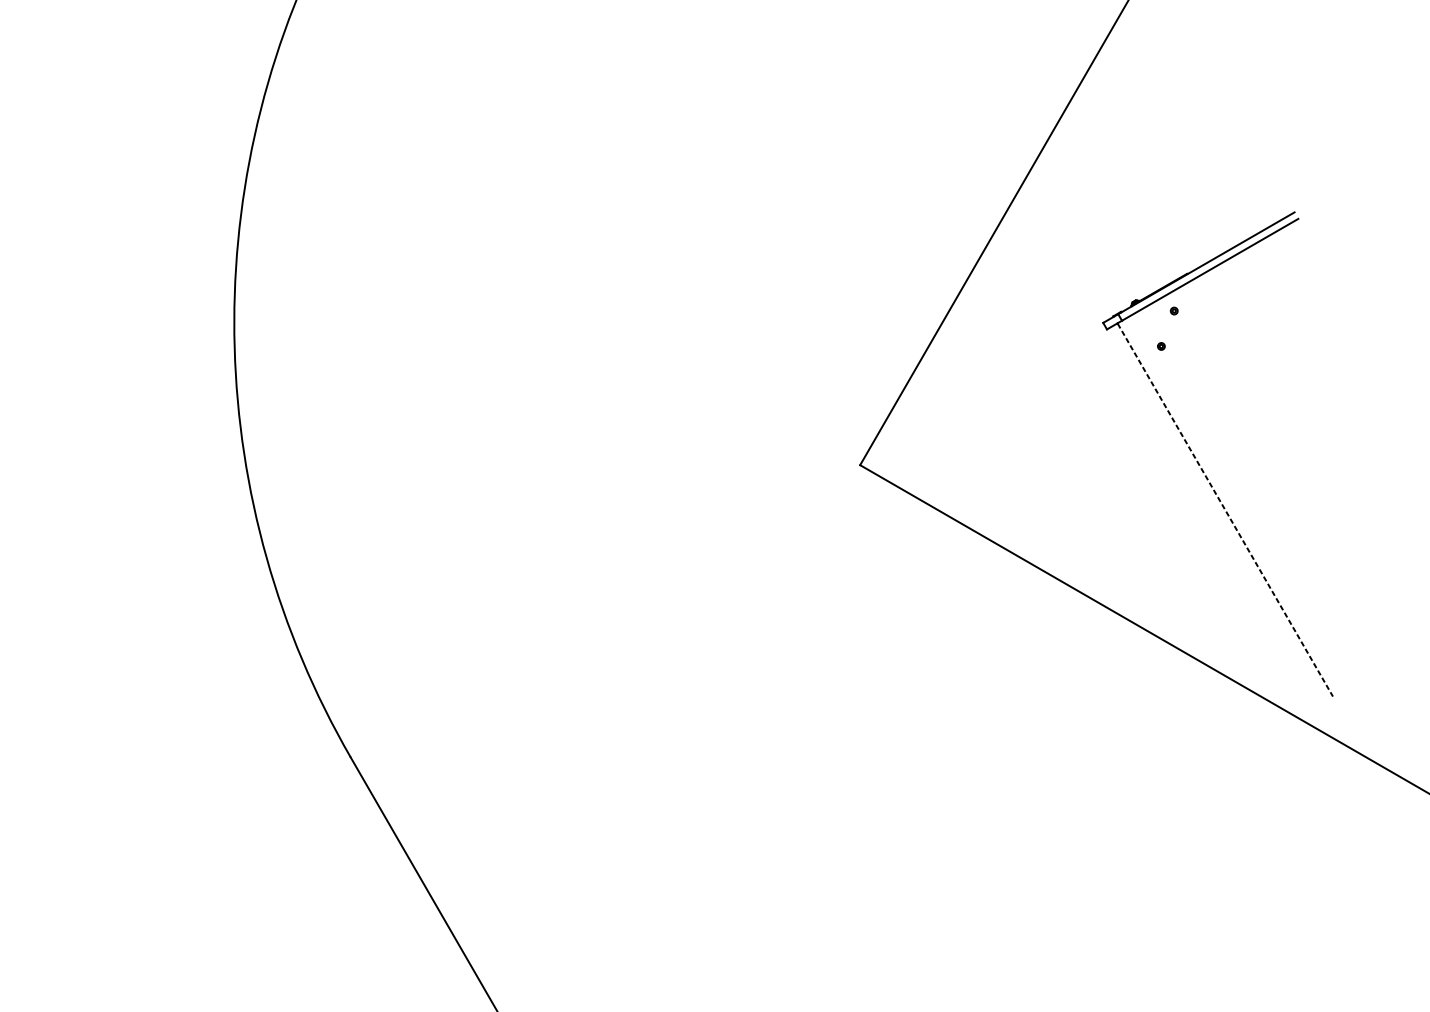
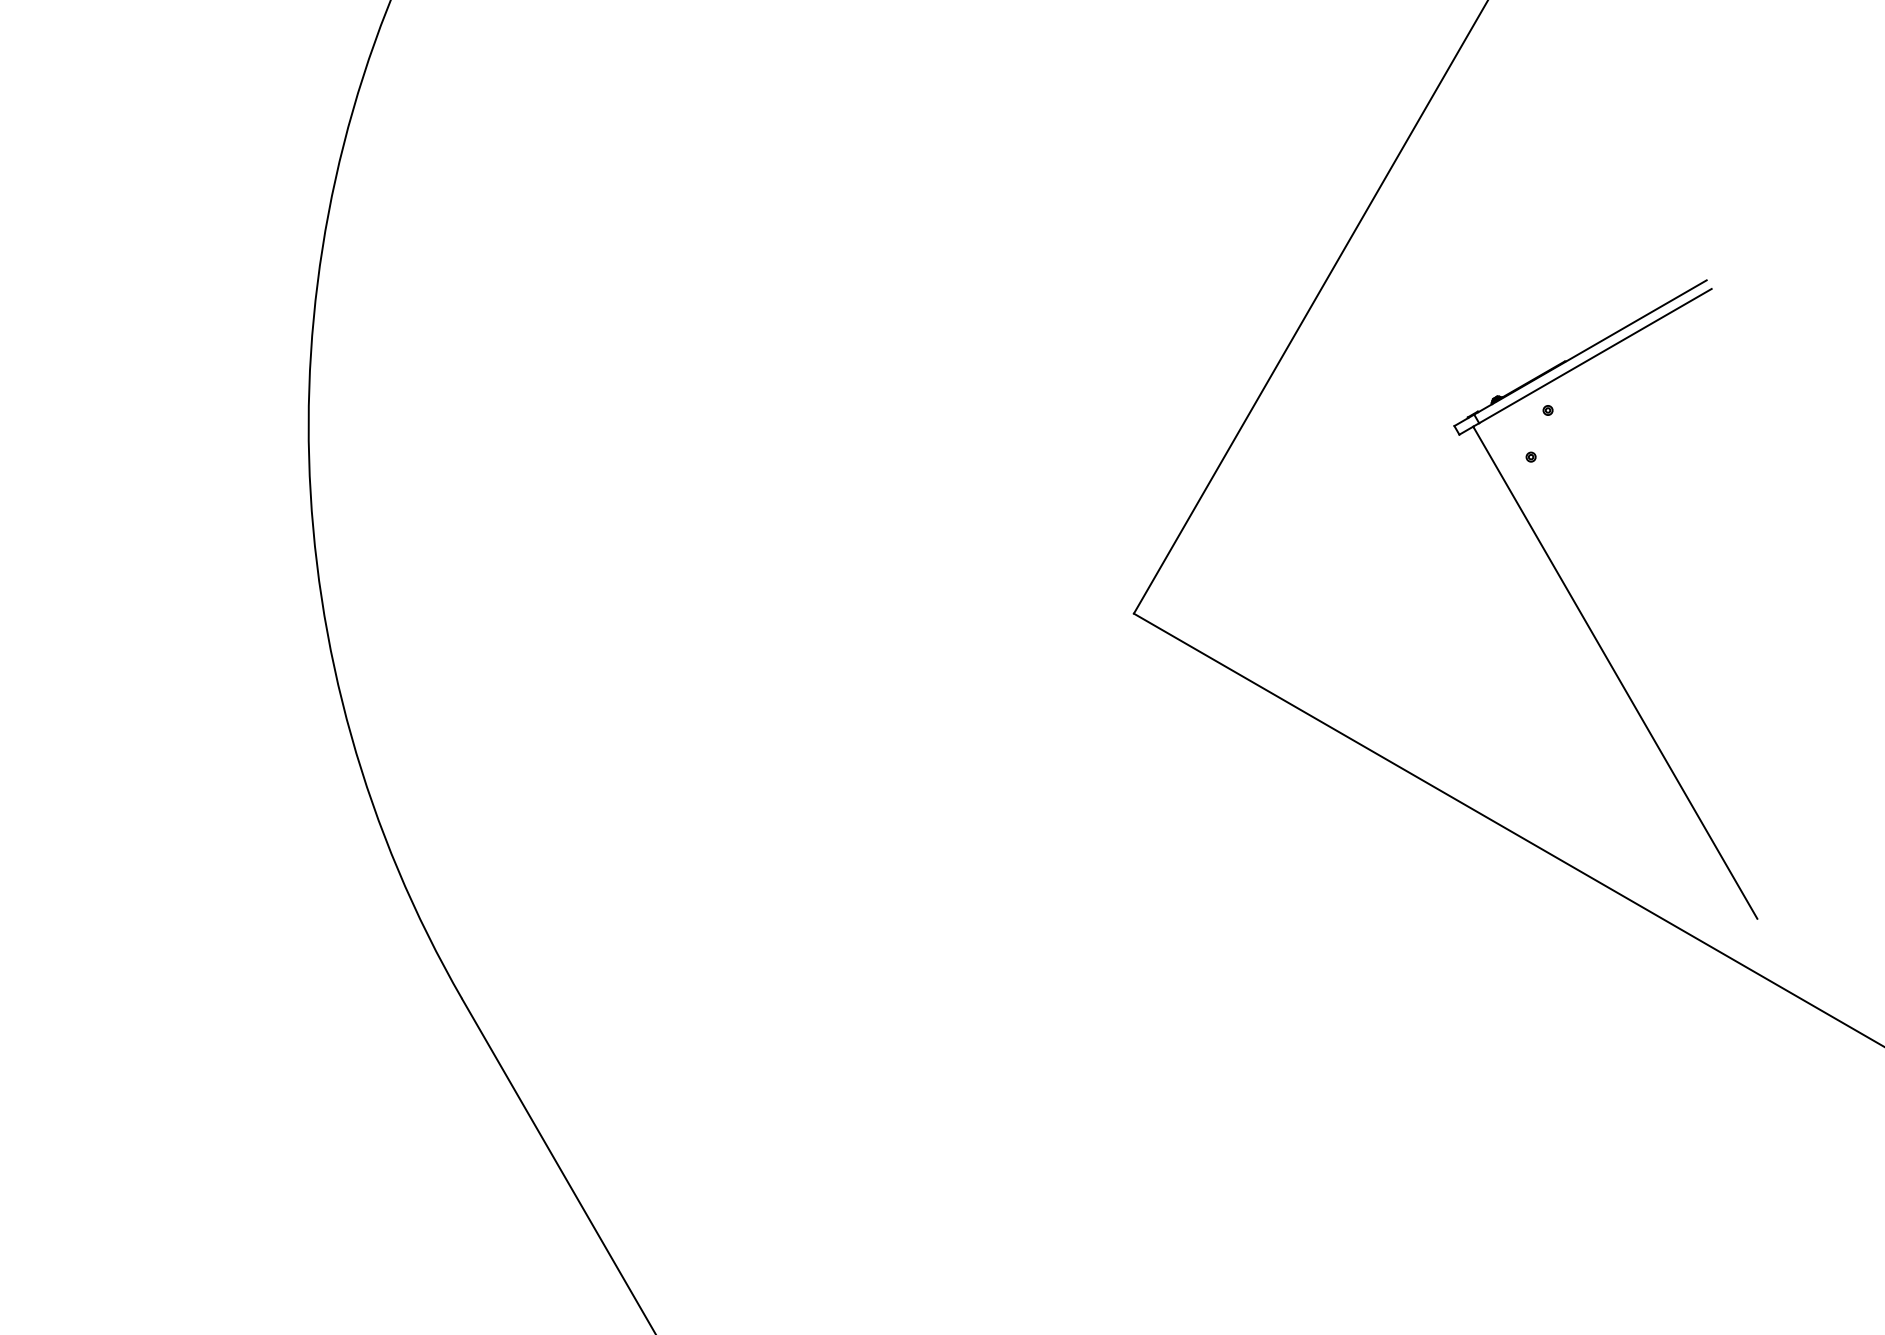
line: (1225, 510) -> (1615, 673), dashed -> solid

